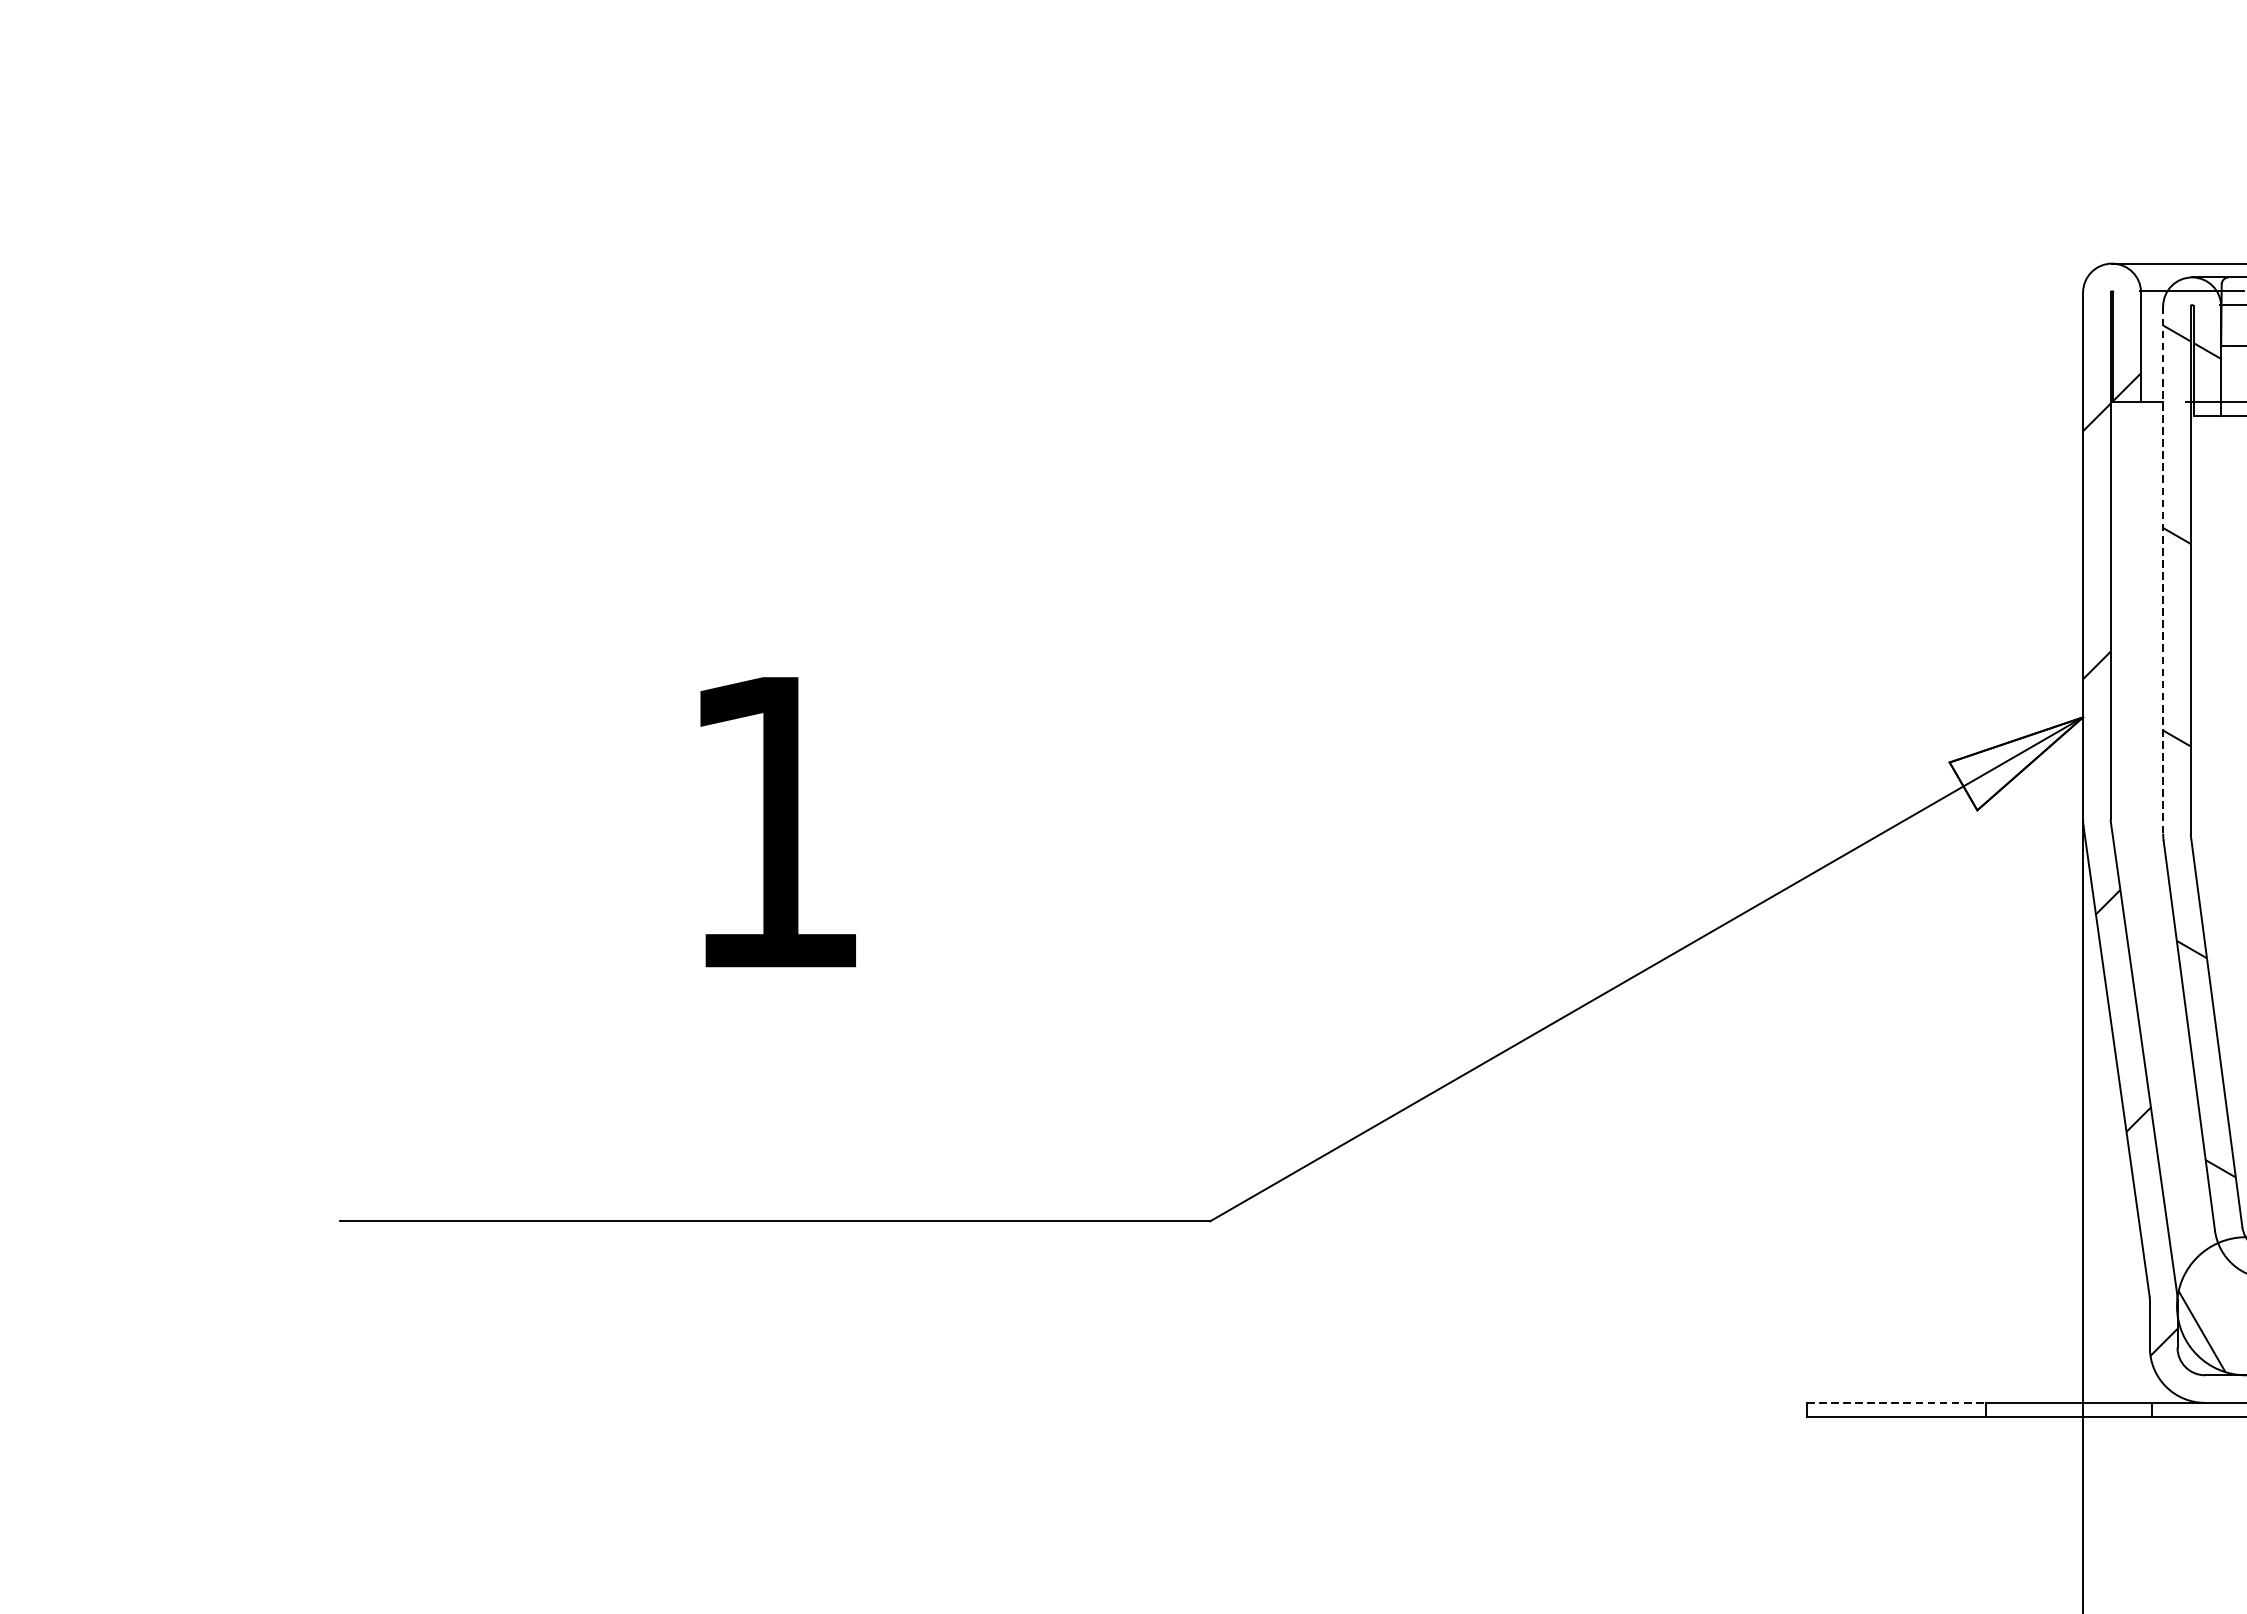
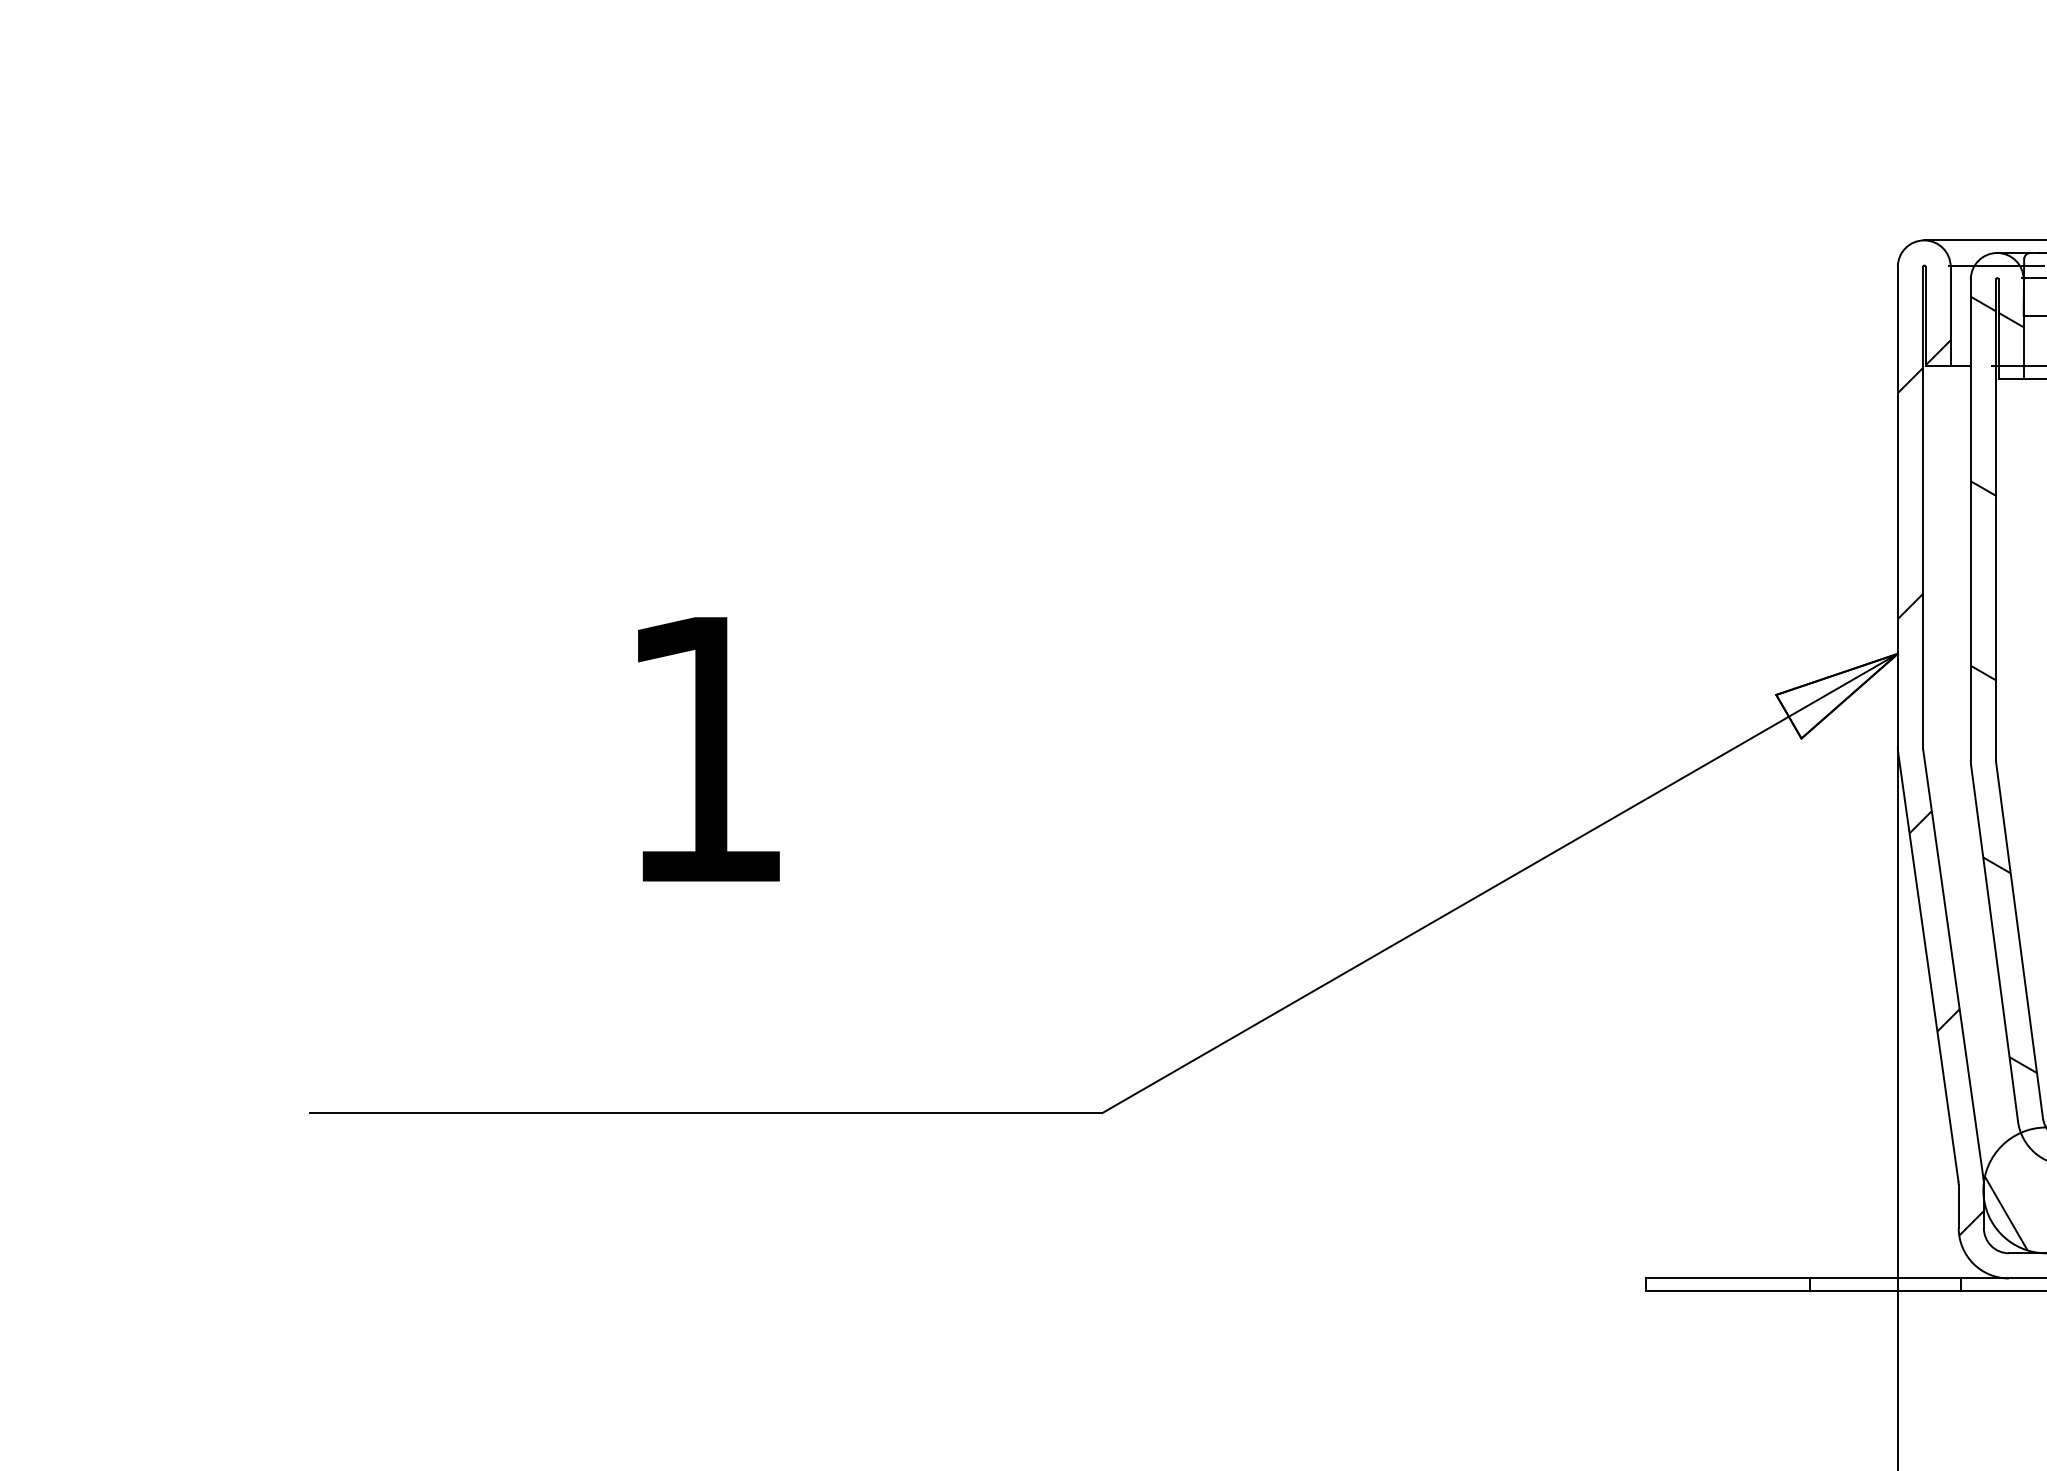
line: (2162, 571) -> (1970, 520), dashed -> solid
line: (1896, 1402) -> (1727, 1278), dashed -> solid

